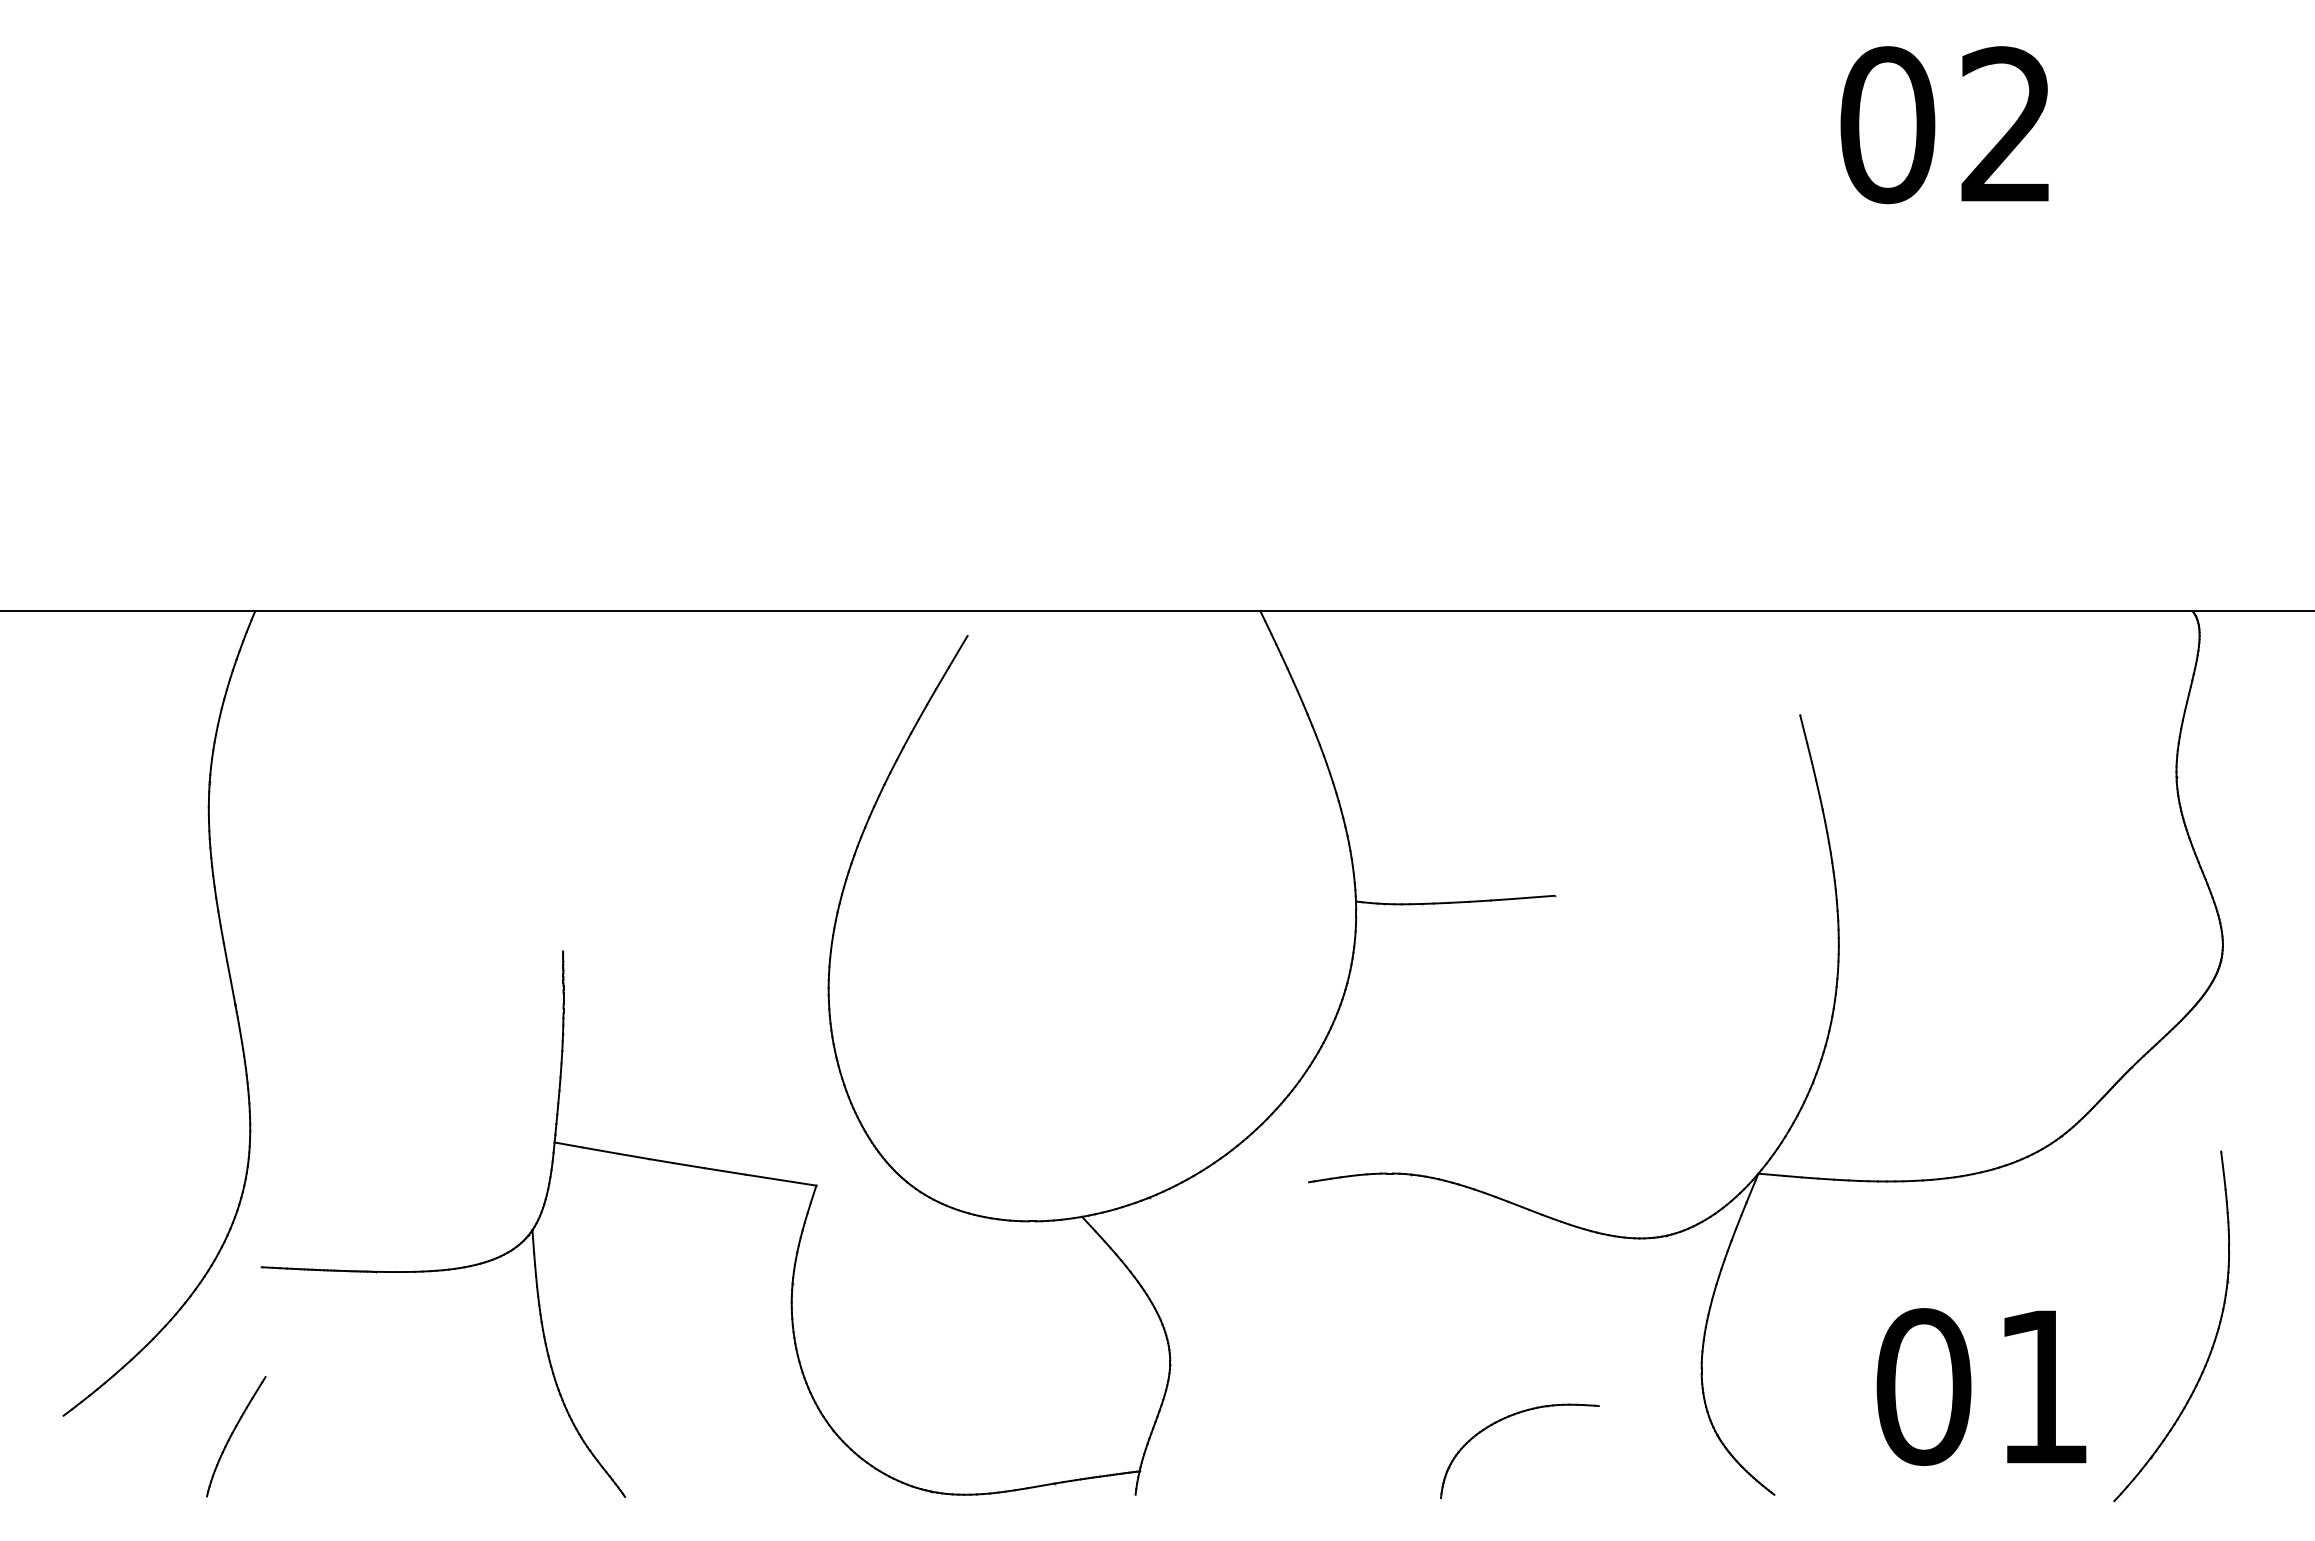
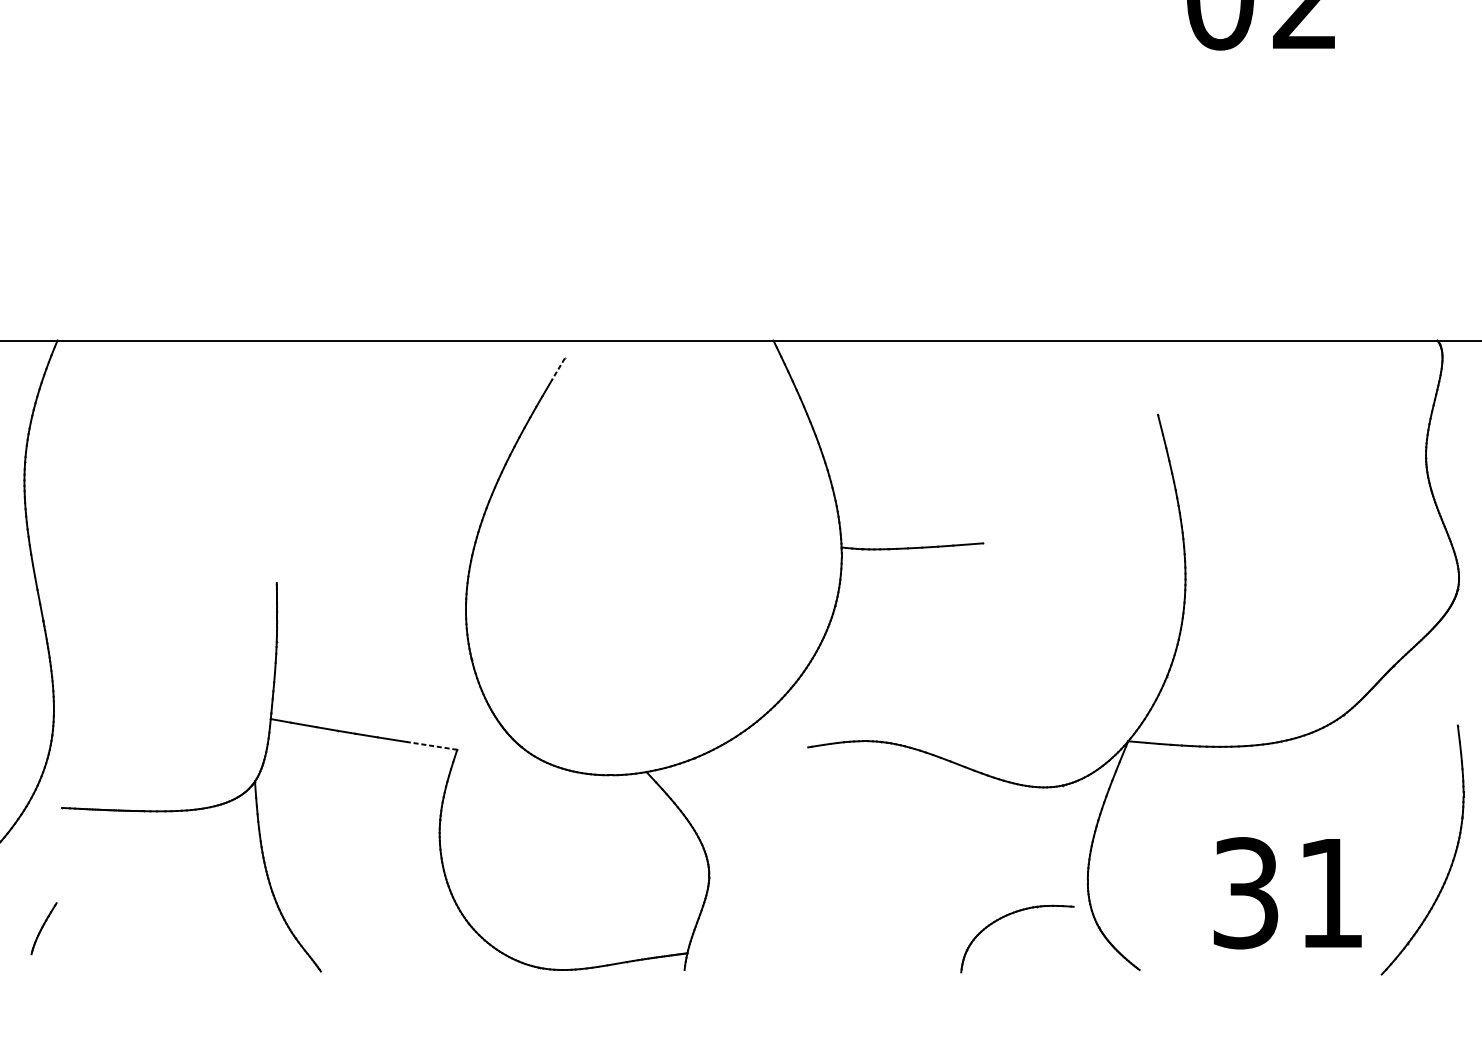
line: (957, 652) -> (557, 370), solid -> dashed
line: (781, 1180) -> (432, 746), solid -> dashed
text: (1923, 1387) -> (1245, 893), 01 -> 31
part: (1504, 1419) -> (1006, 916), moved
part: (236, 1436) -> (44, 928), size x0.6

